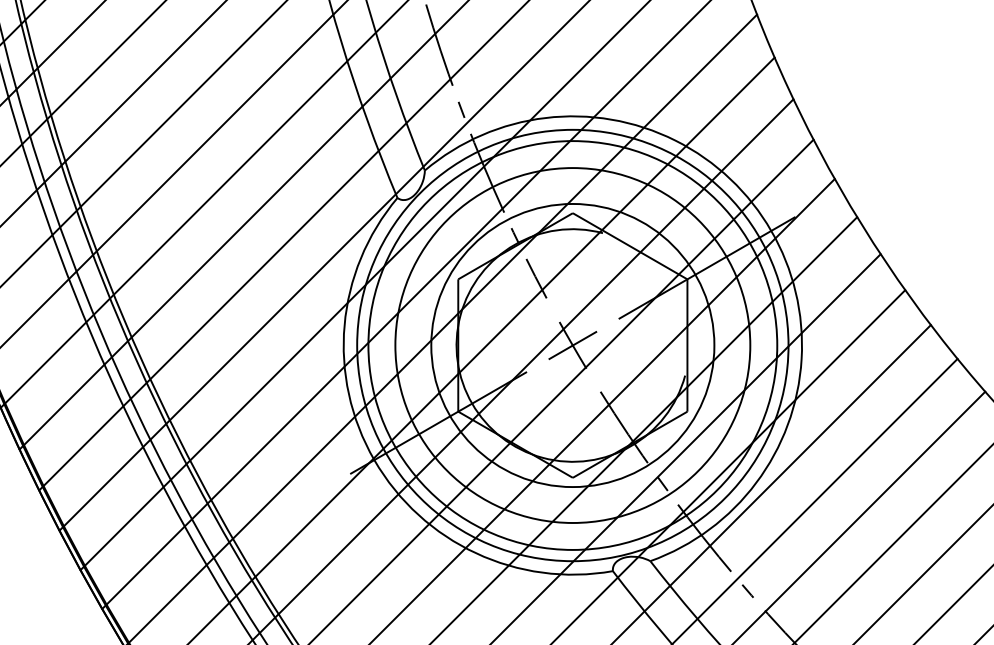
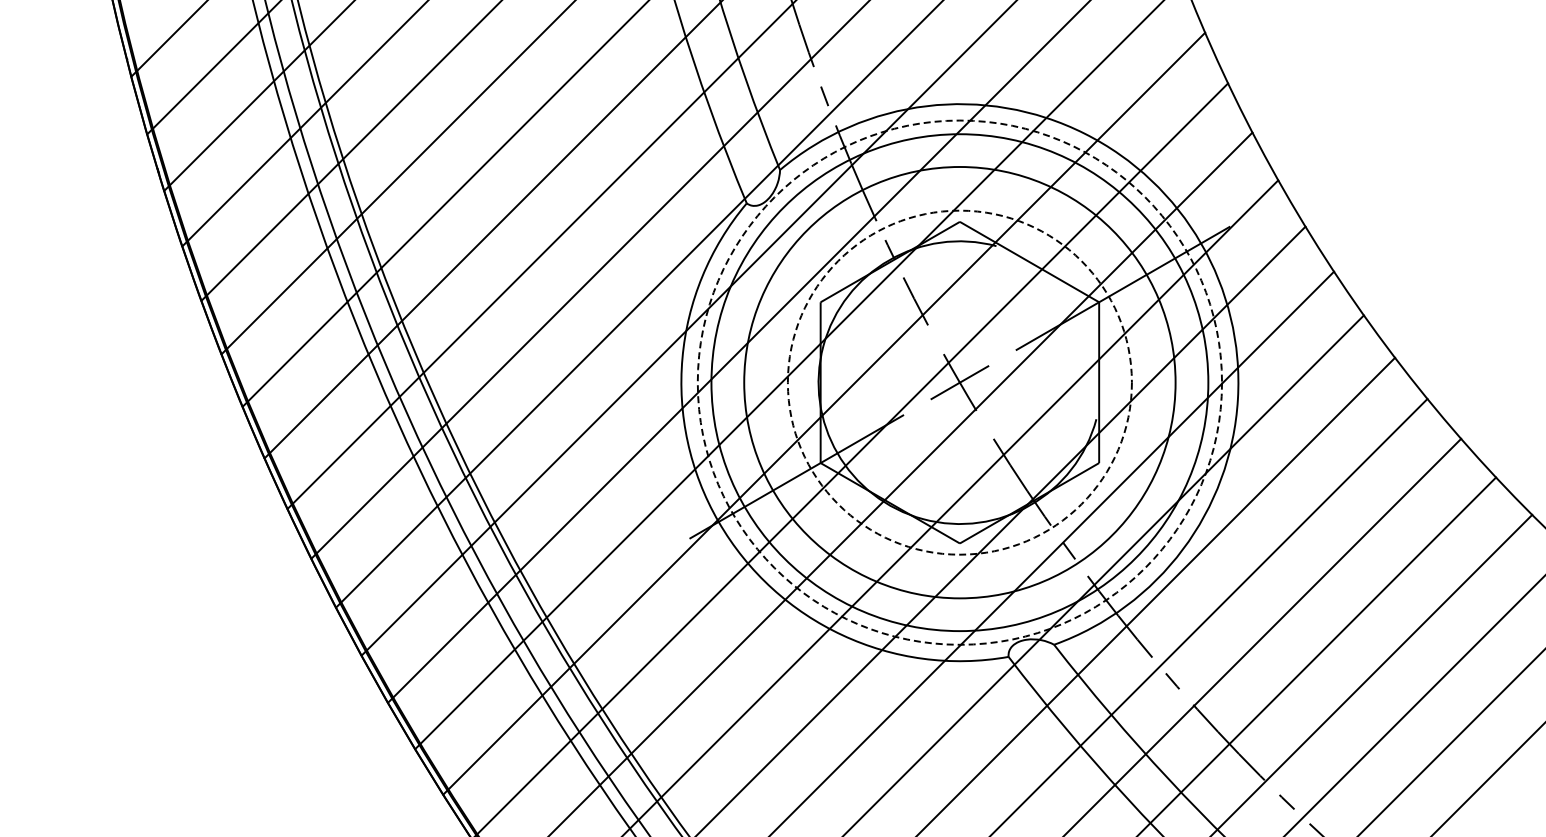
circle: (572, 345) -> (959, 382), solid -> dashed
circle: (572, 345) -> (959, 382), solid -> dashed

